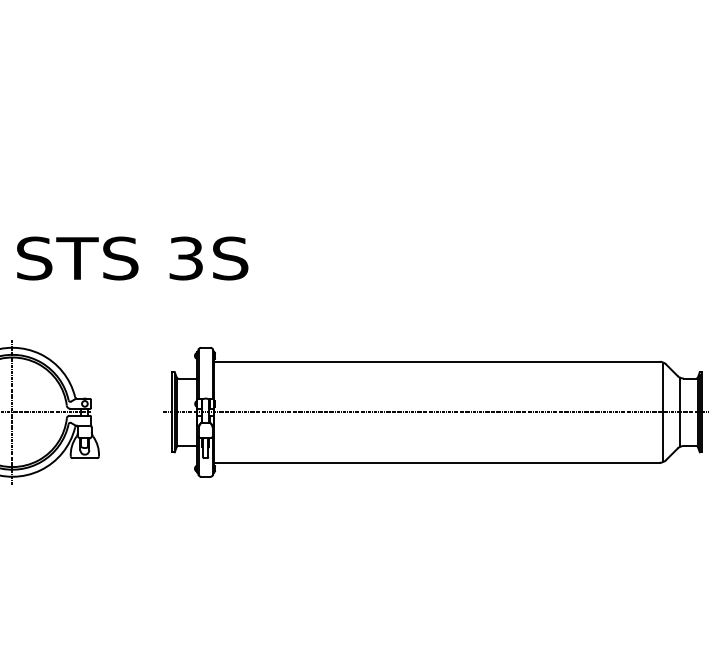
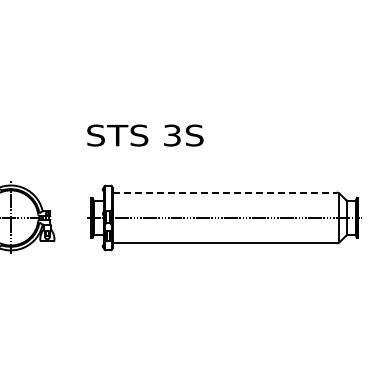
text: (132, 258) -> (145, 135), moved
line: (438, 361) -> (225, 192), solid -> dashed

